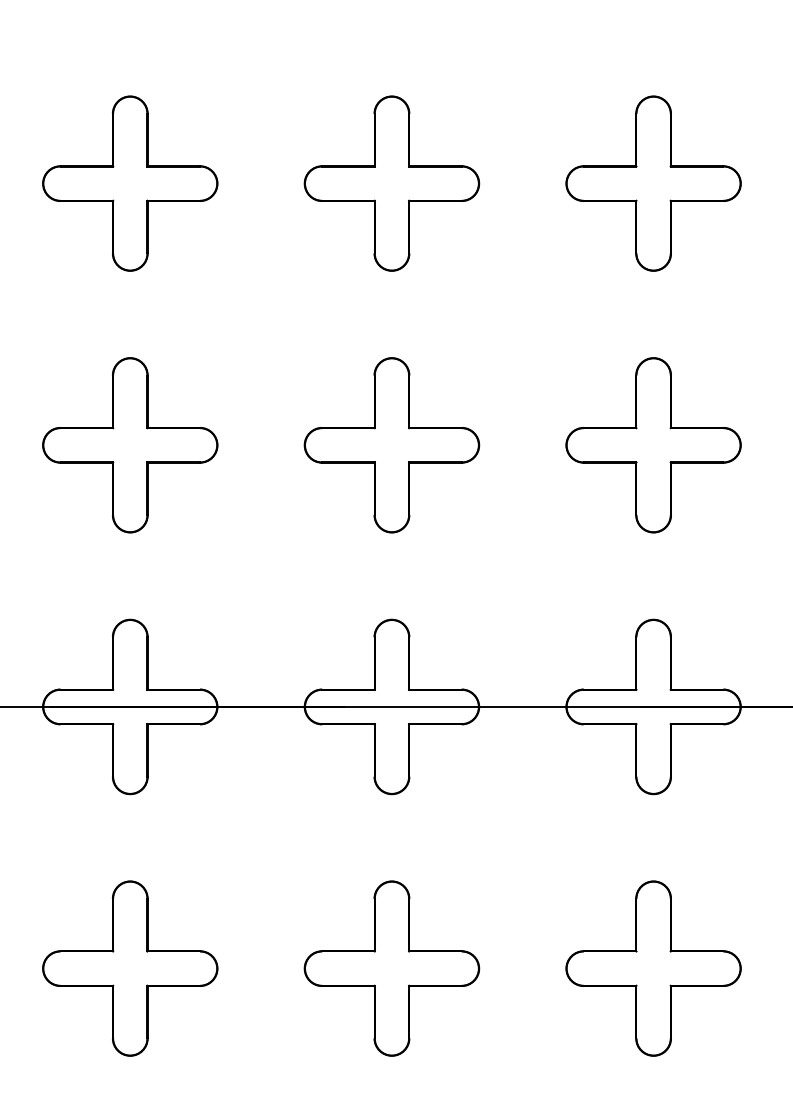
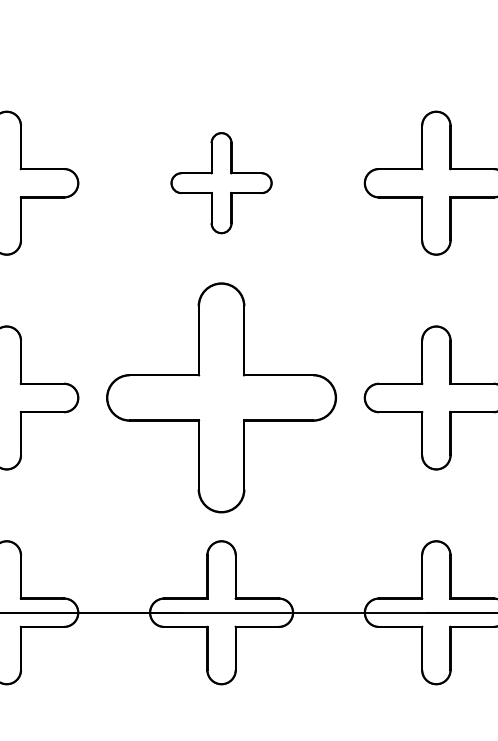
part: (391, 183) -> (221, 183), size x0.7
part: (391, 445) -> (221, 398), size x1.6

